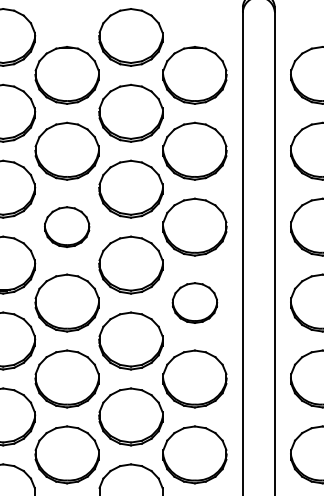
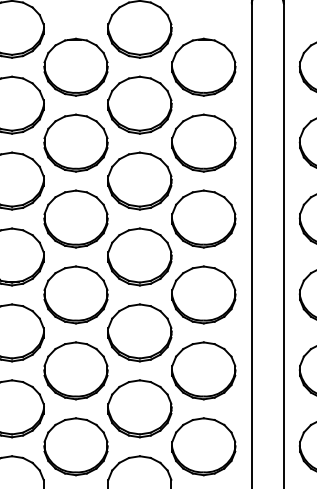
part: (66, 226) -> (75, 218), size x1.43
part: (194, 302) -> (203, 294), size x1.43

